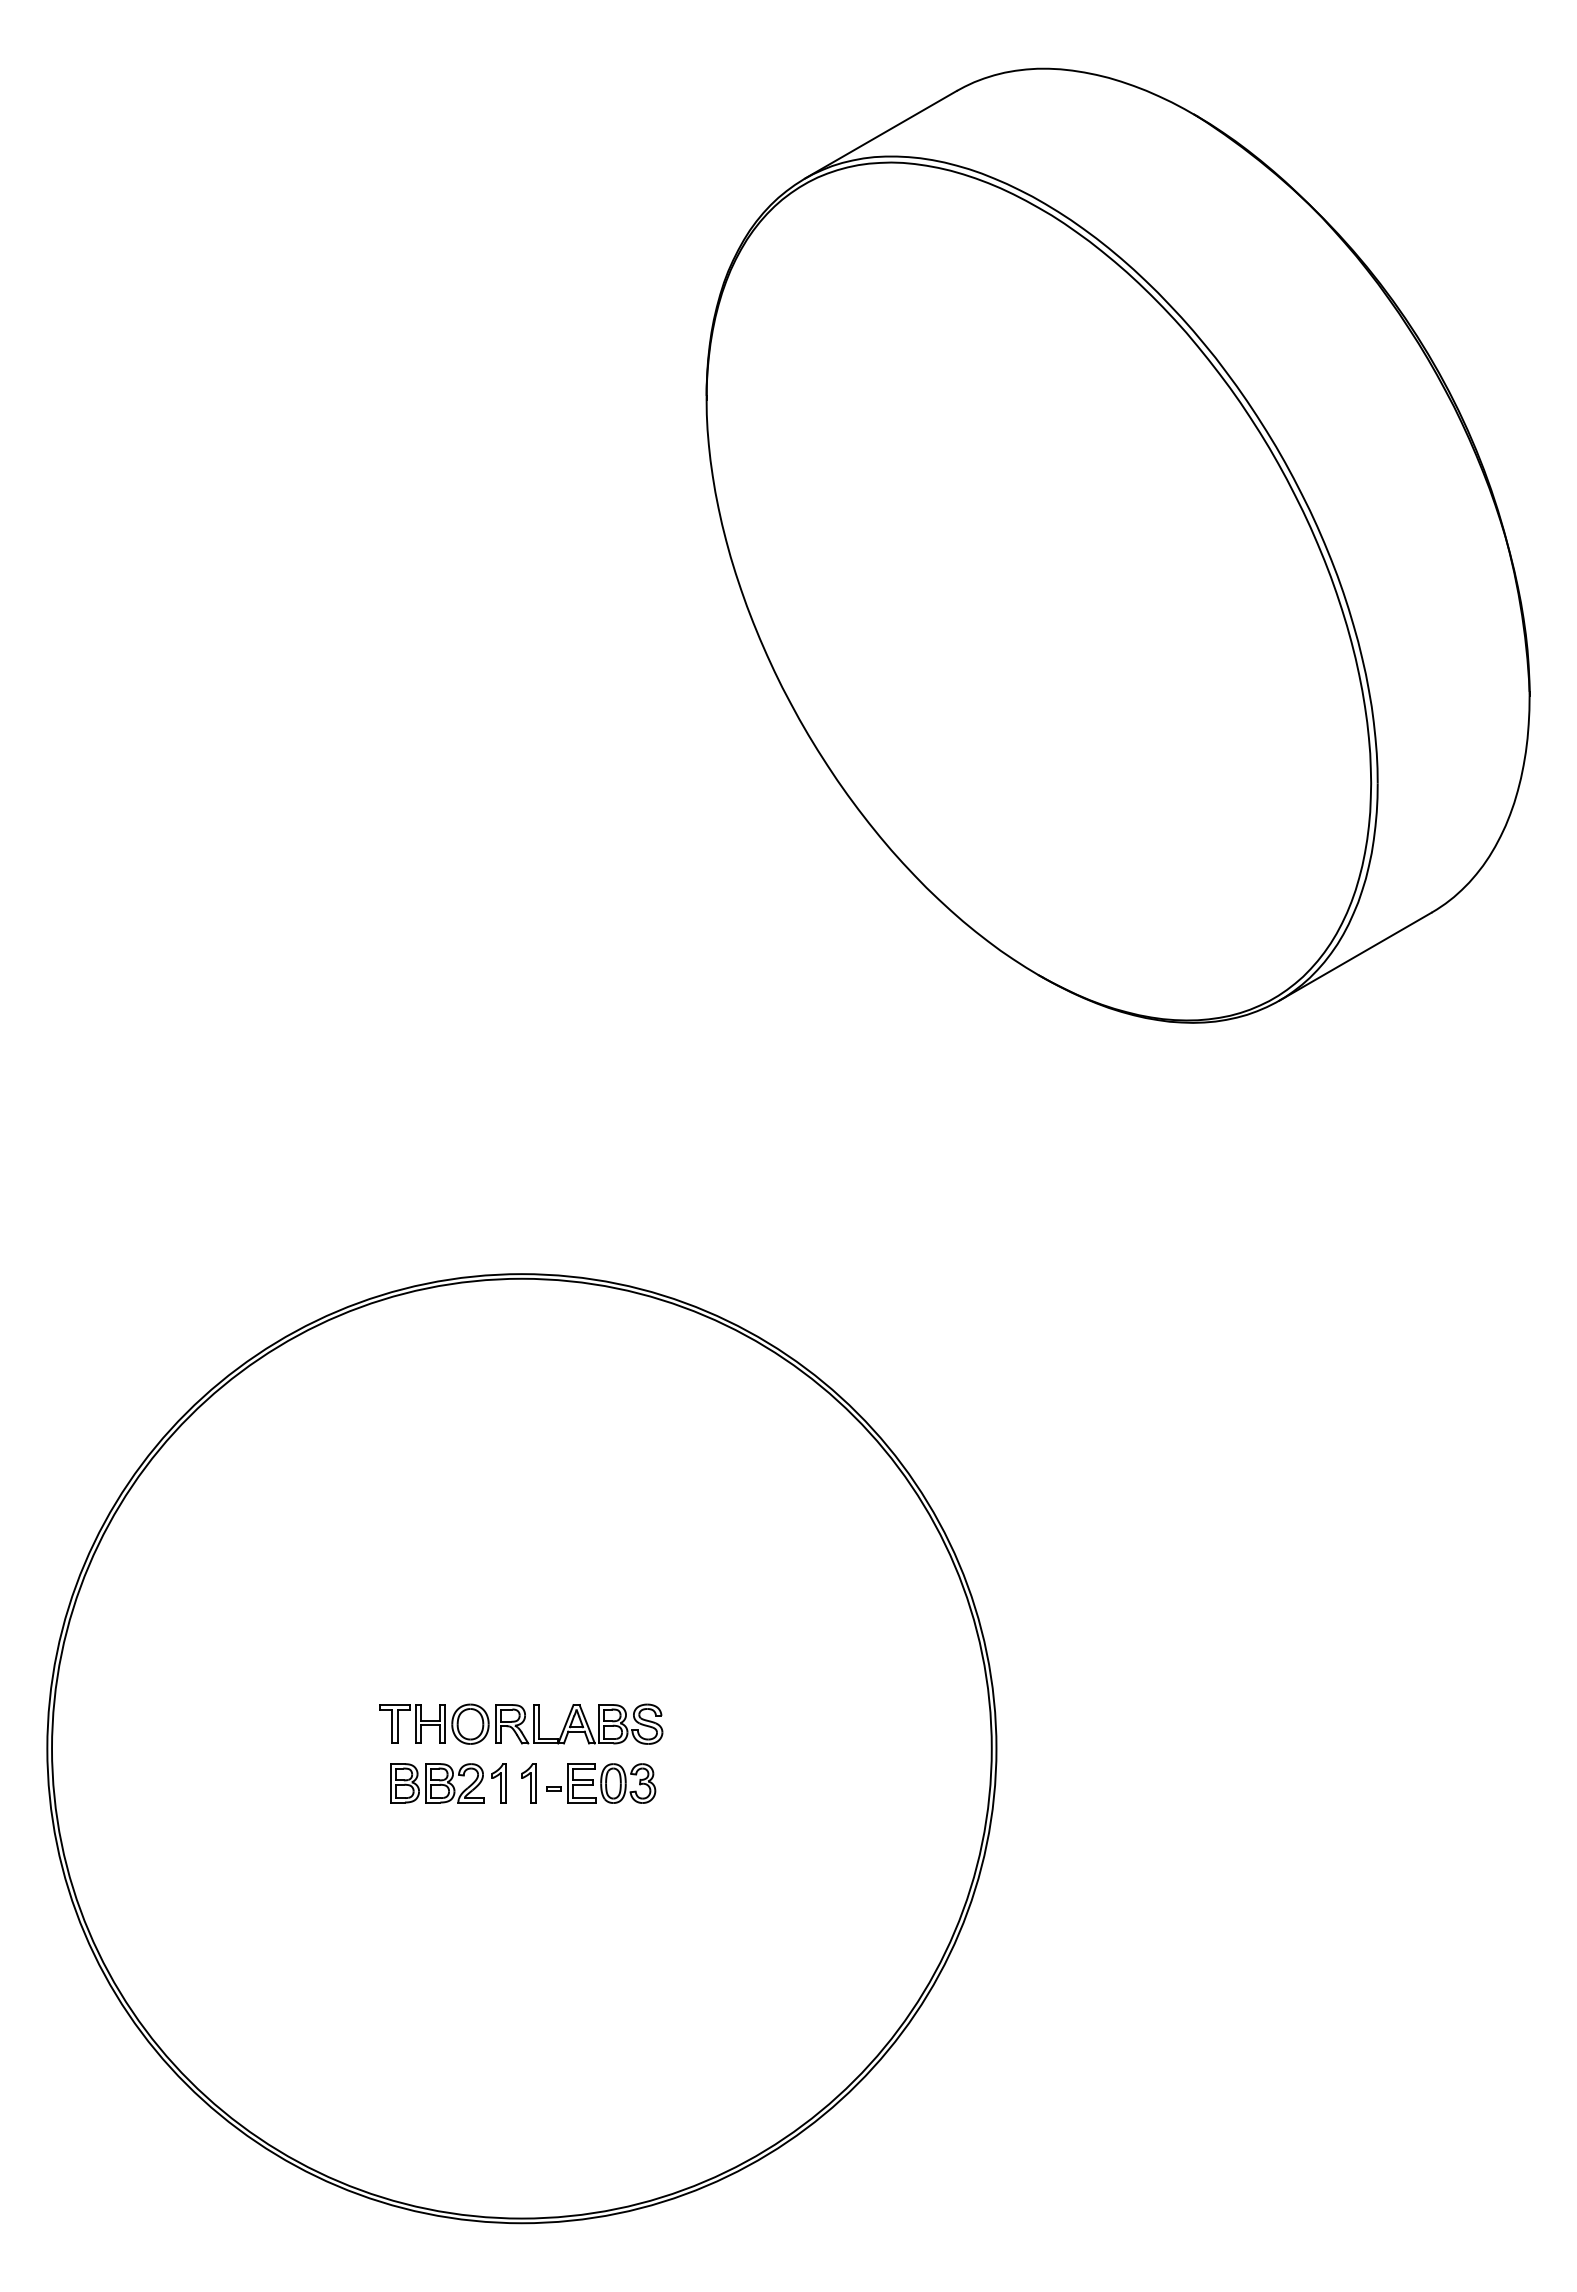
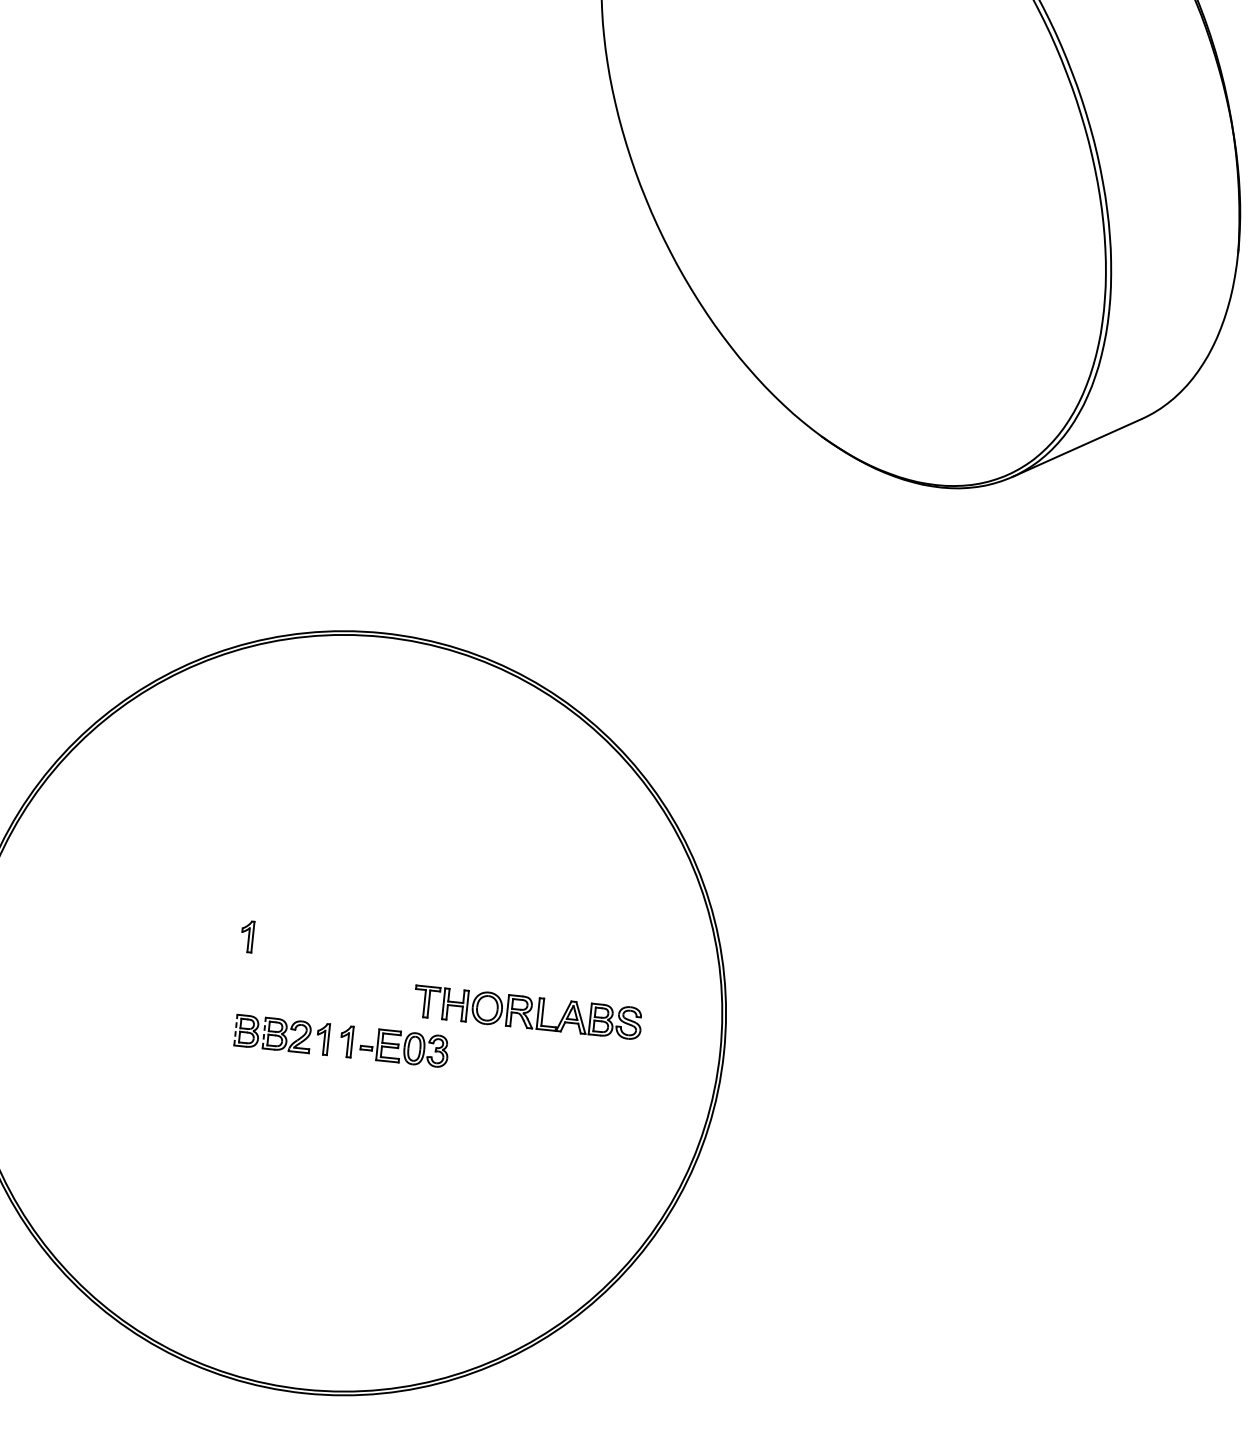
part: (392, 1666) -> (247, 936), added
part: (521, 1723) -> (528, 1011), moved
line: (390, 1782) -> (235, 1029), solid -> dashed
line: (425, 1782) -> (263, 1032), solid -> dashed

